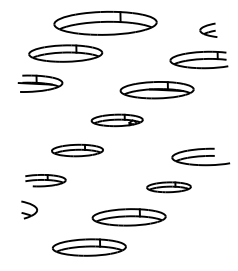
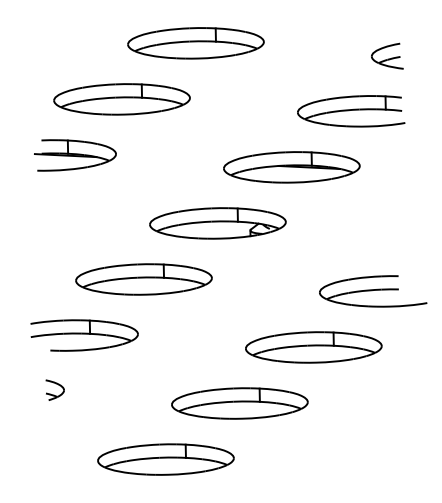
part: (105, 23) -> (195, 43), size x0.71
part: (198, 59) -> (350, 110), moved
part: (116, 120) -> (216, 223), size x1.43
part: (77, 150) -> (143, 279), size x1.43
part: (45, 180) -> (84, 335), size x1.43
part: (168, 187) -> (312, 348), size x1.67
part: (29, 210) -> (54, 390), size x0.62

